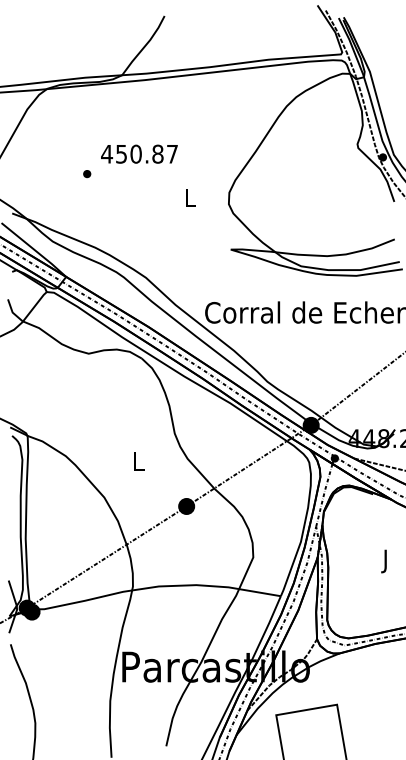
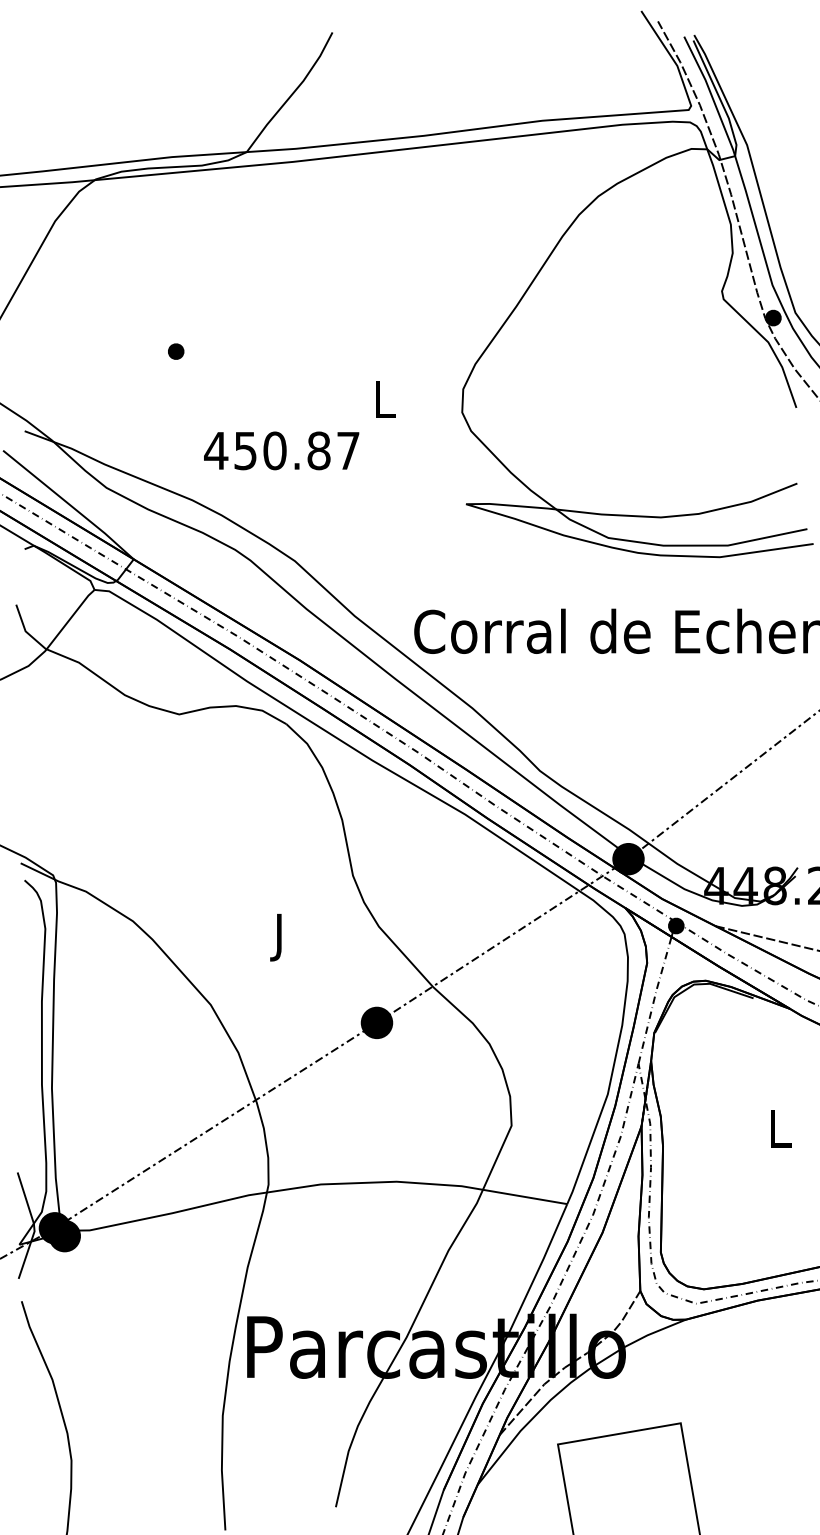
text: (139, 153) -> (281, 449), moved
text: (138, 464) -> (279, 938), L -> J
text: (386, 561) -> (780, 1134), J -> L

